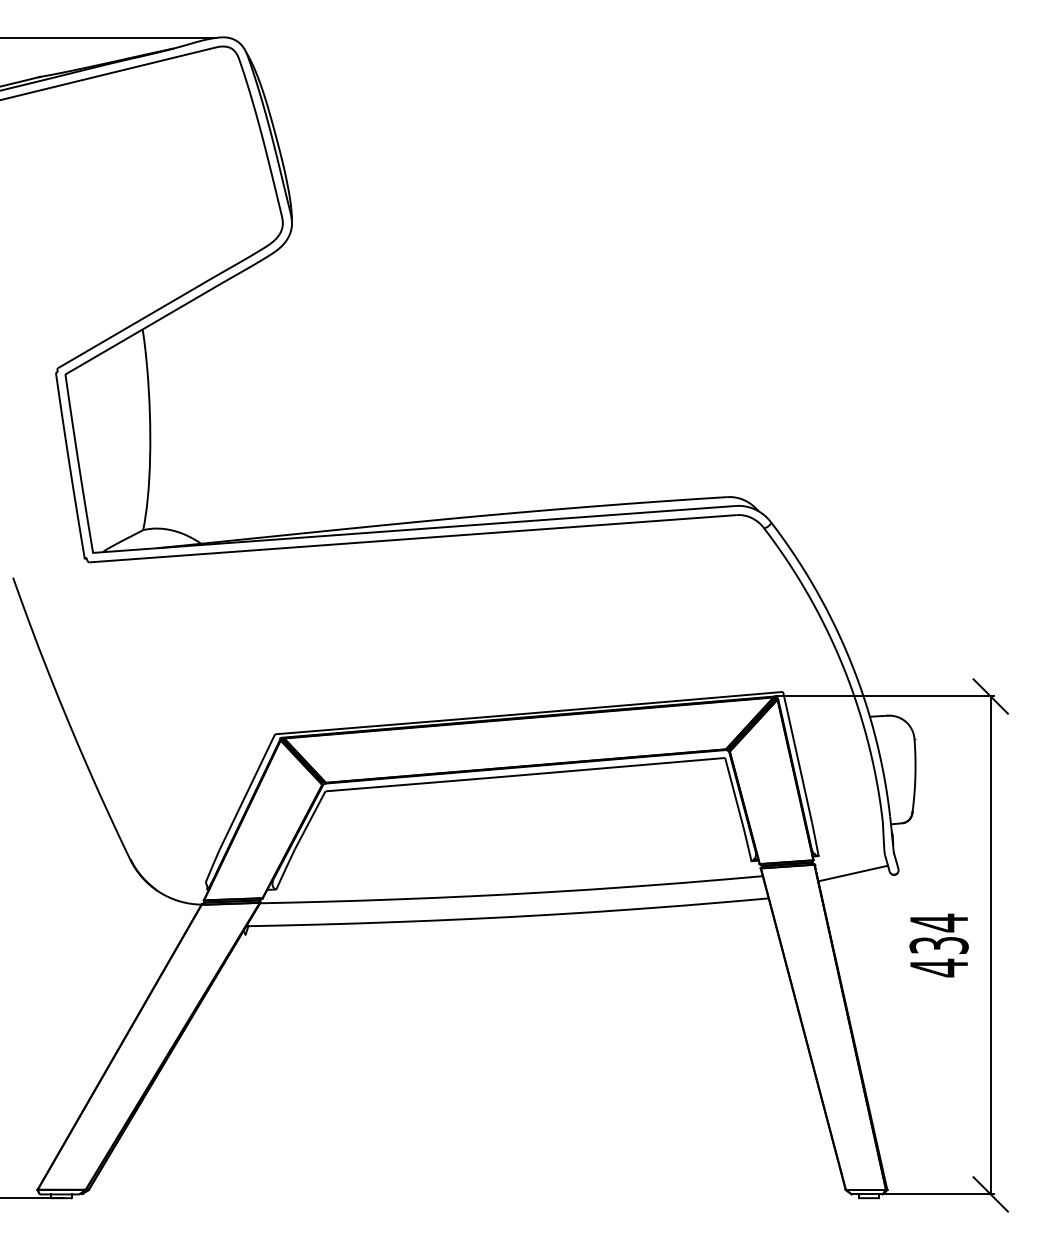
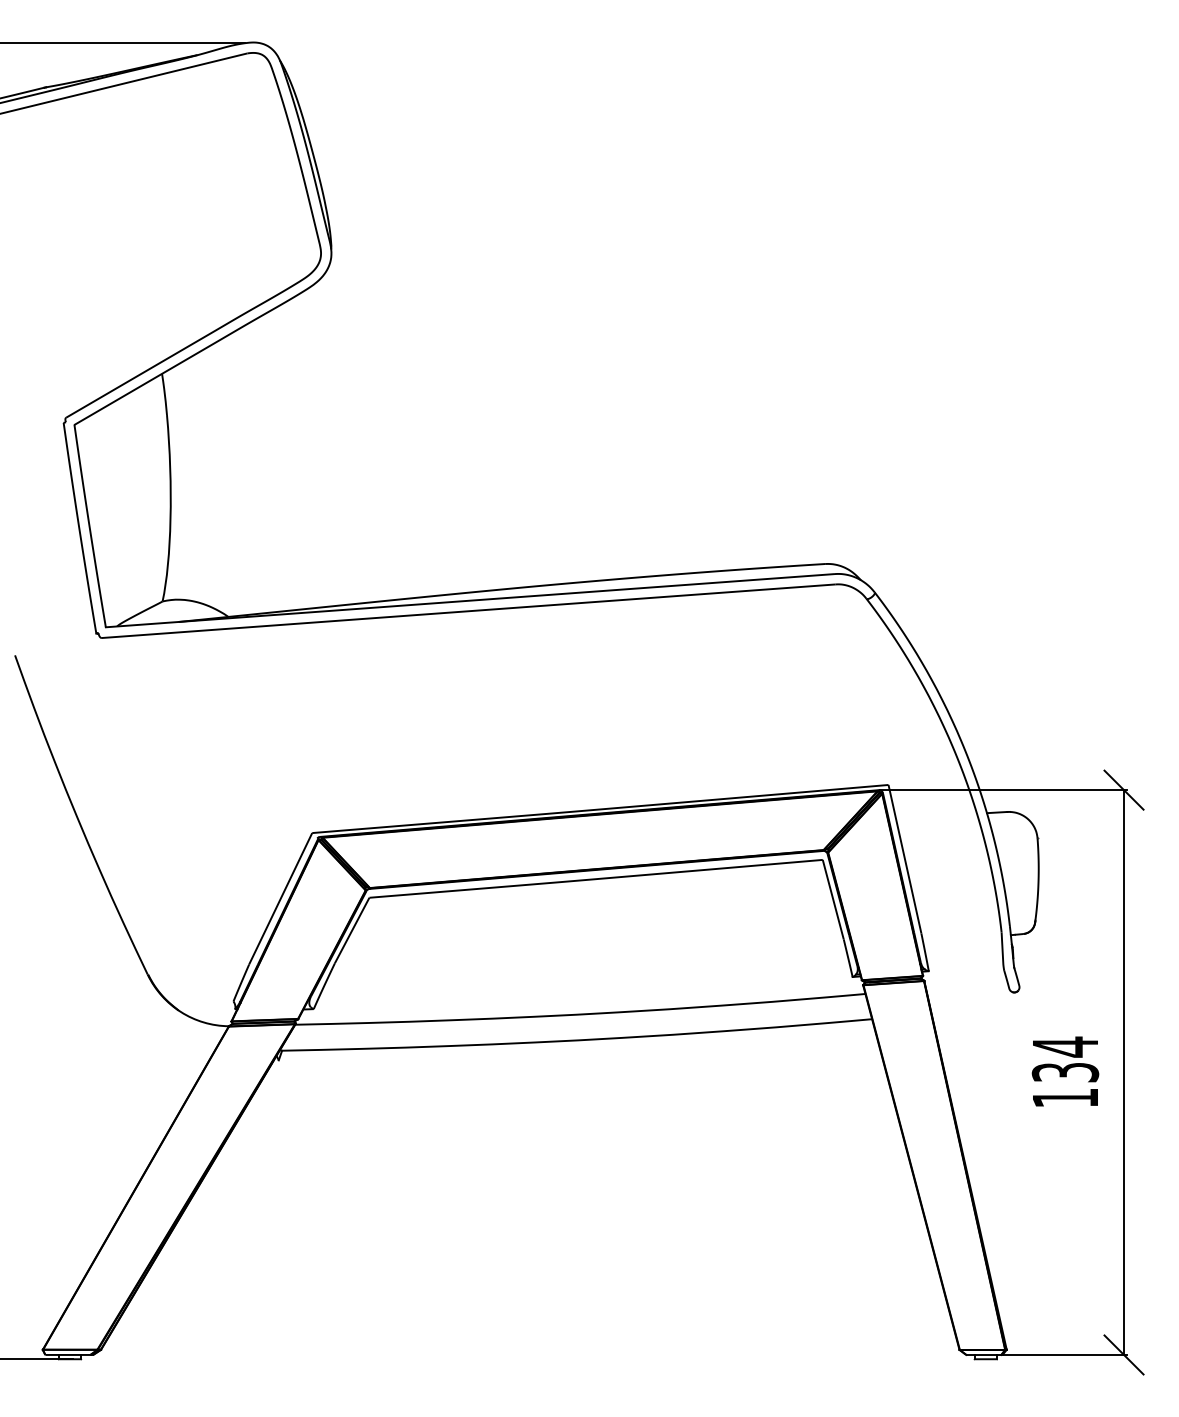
line: (852, 873) -> (967, 990), removed
text: (939, 967) -> (1065, 1097), 434 -> 134

